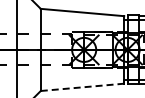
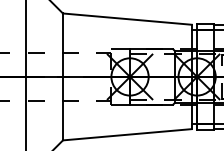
line: (82, 87) -> (127, 134), dashed -> solid

